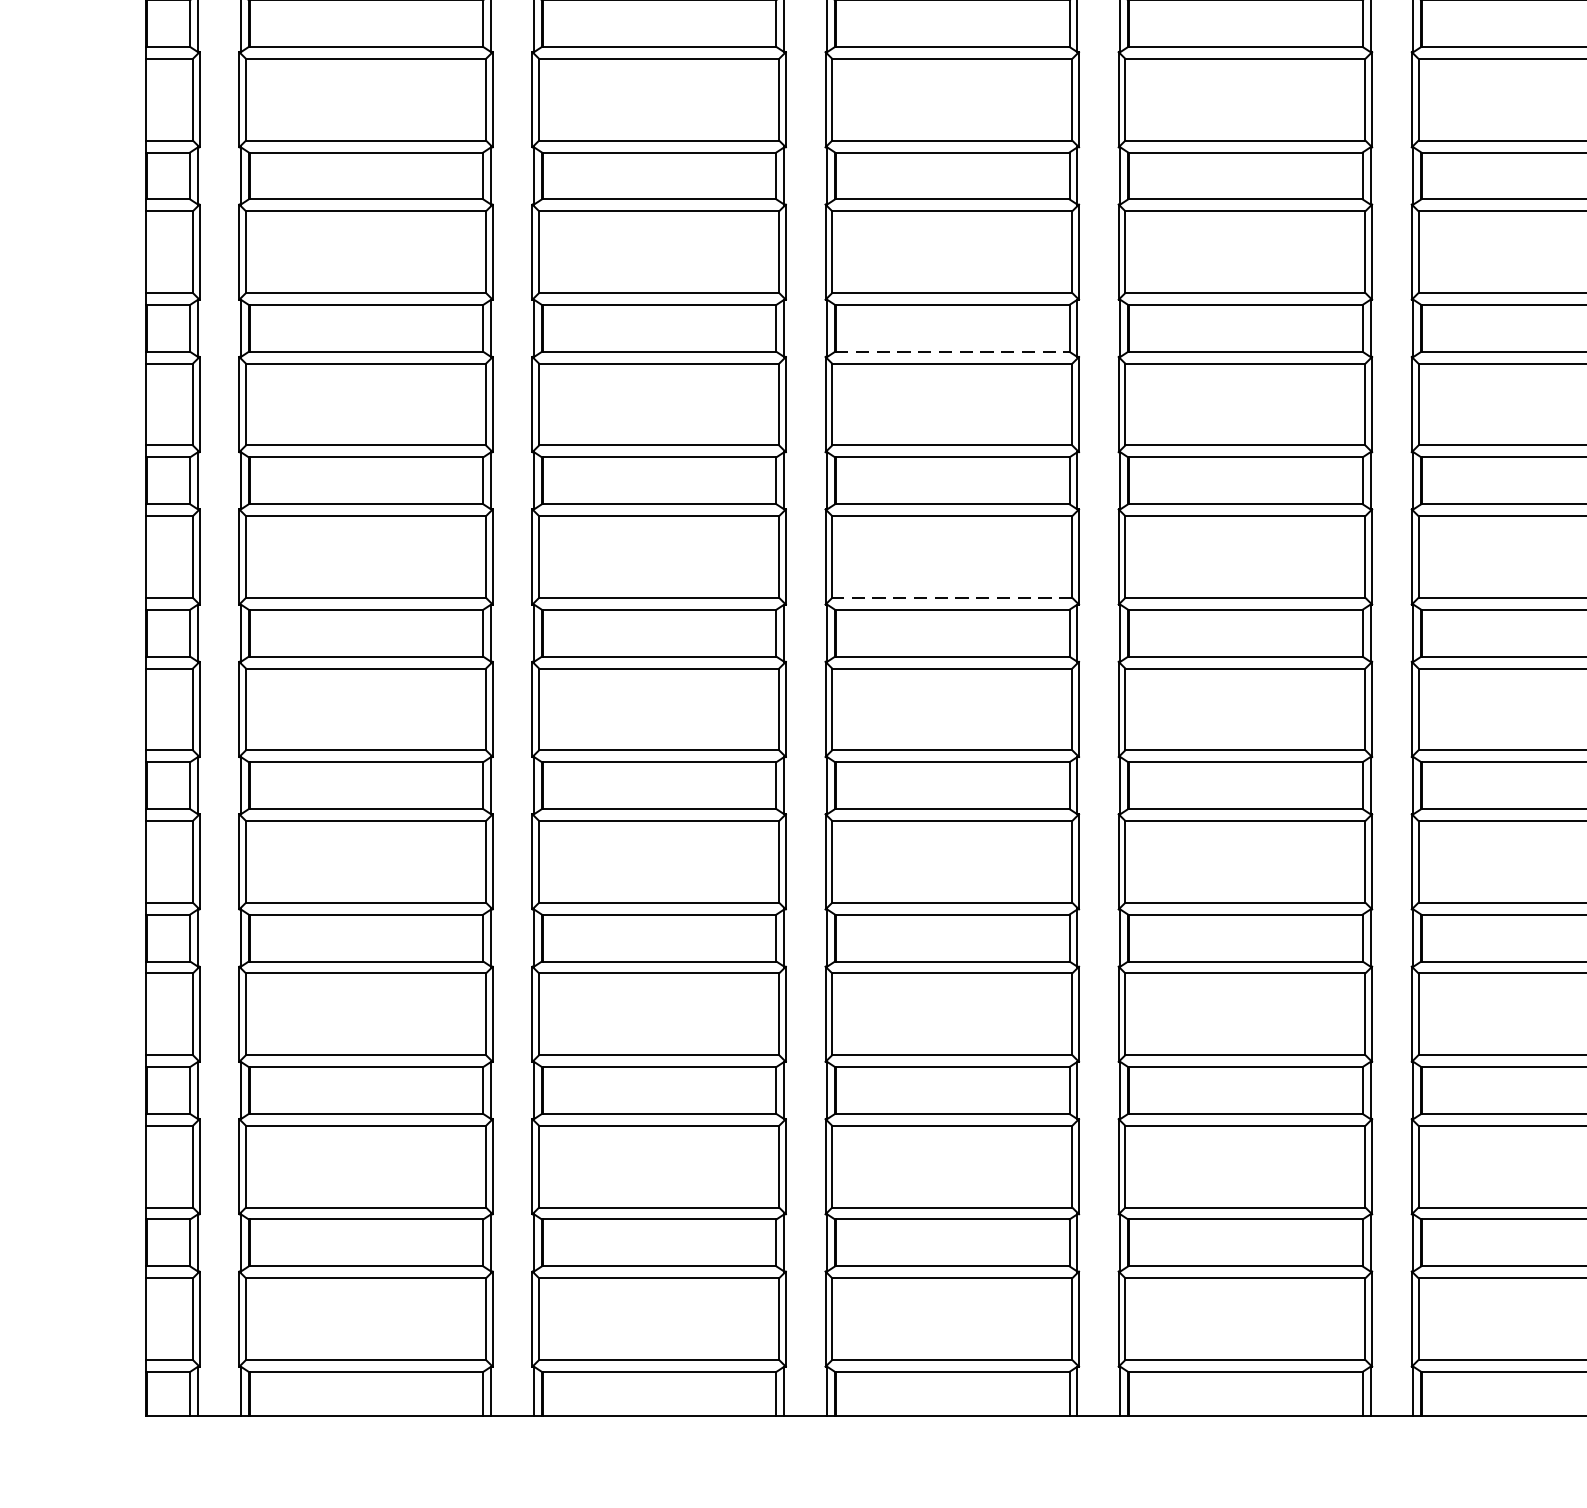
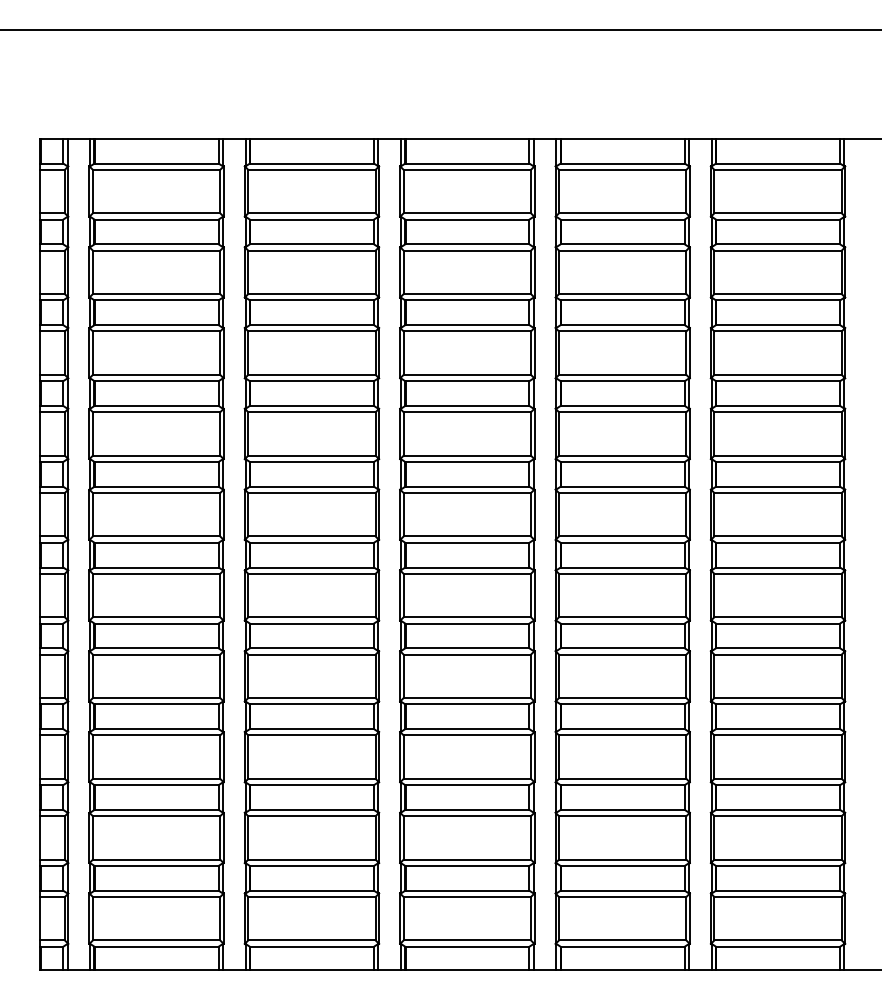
line: (952, 352) -> (467, 406), dashed -> solid
line: (952, 598) -> (467, 536), dashed -> solid

